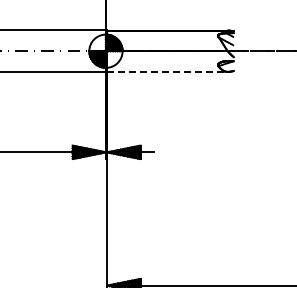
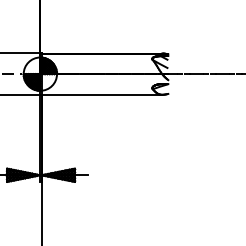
line: (168, 71) -> (102, 94), dashed -> solid

